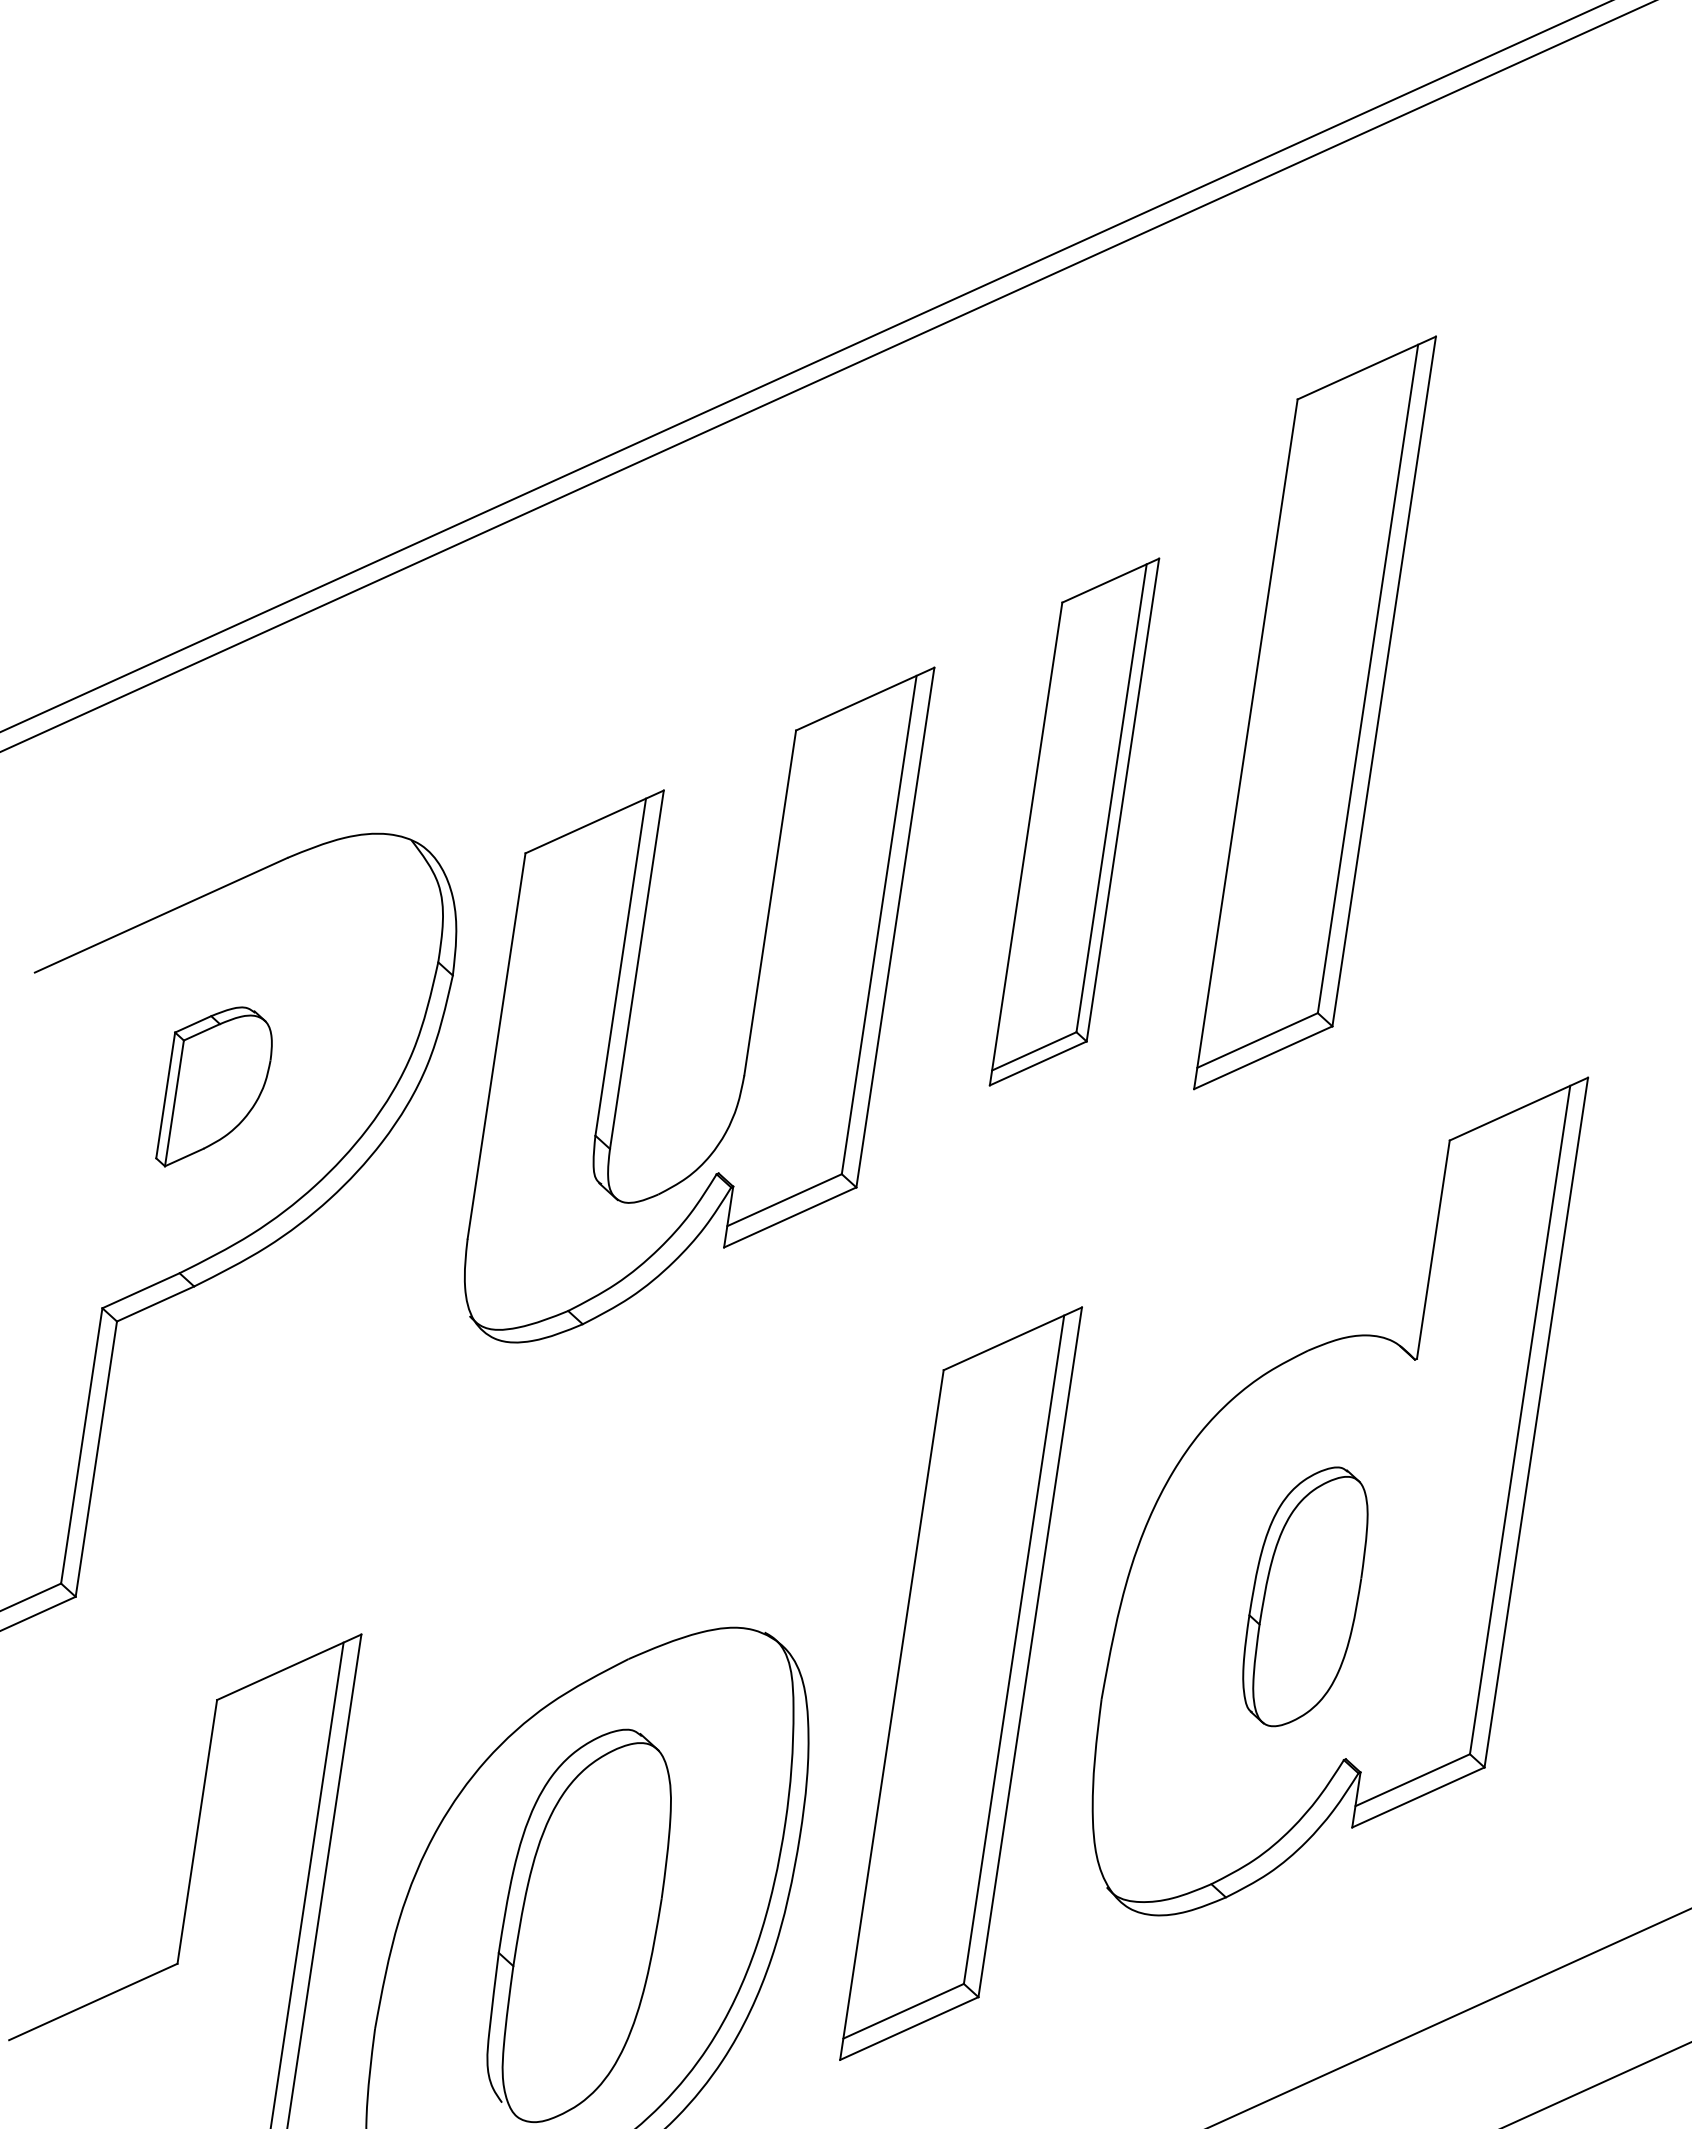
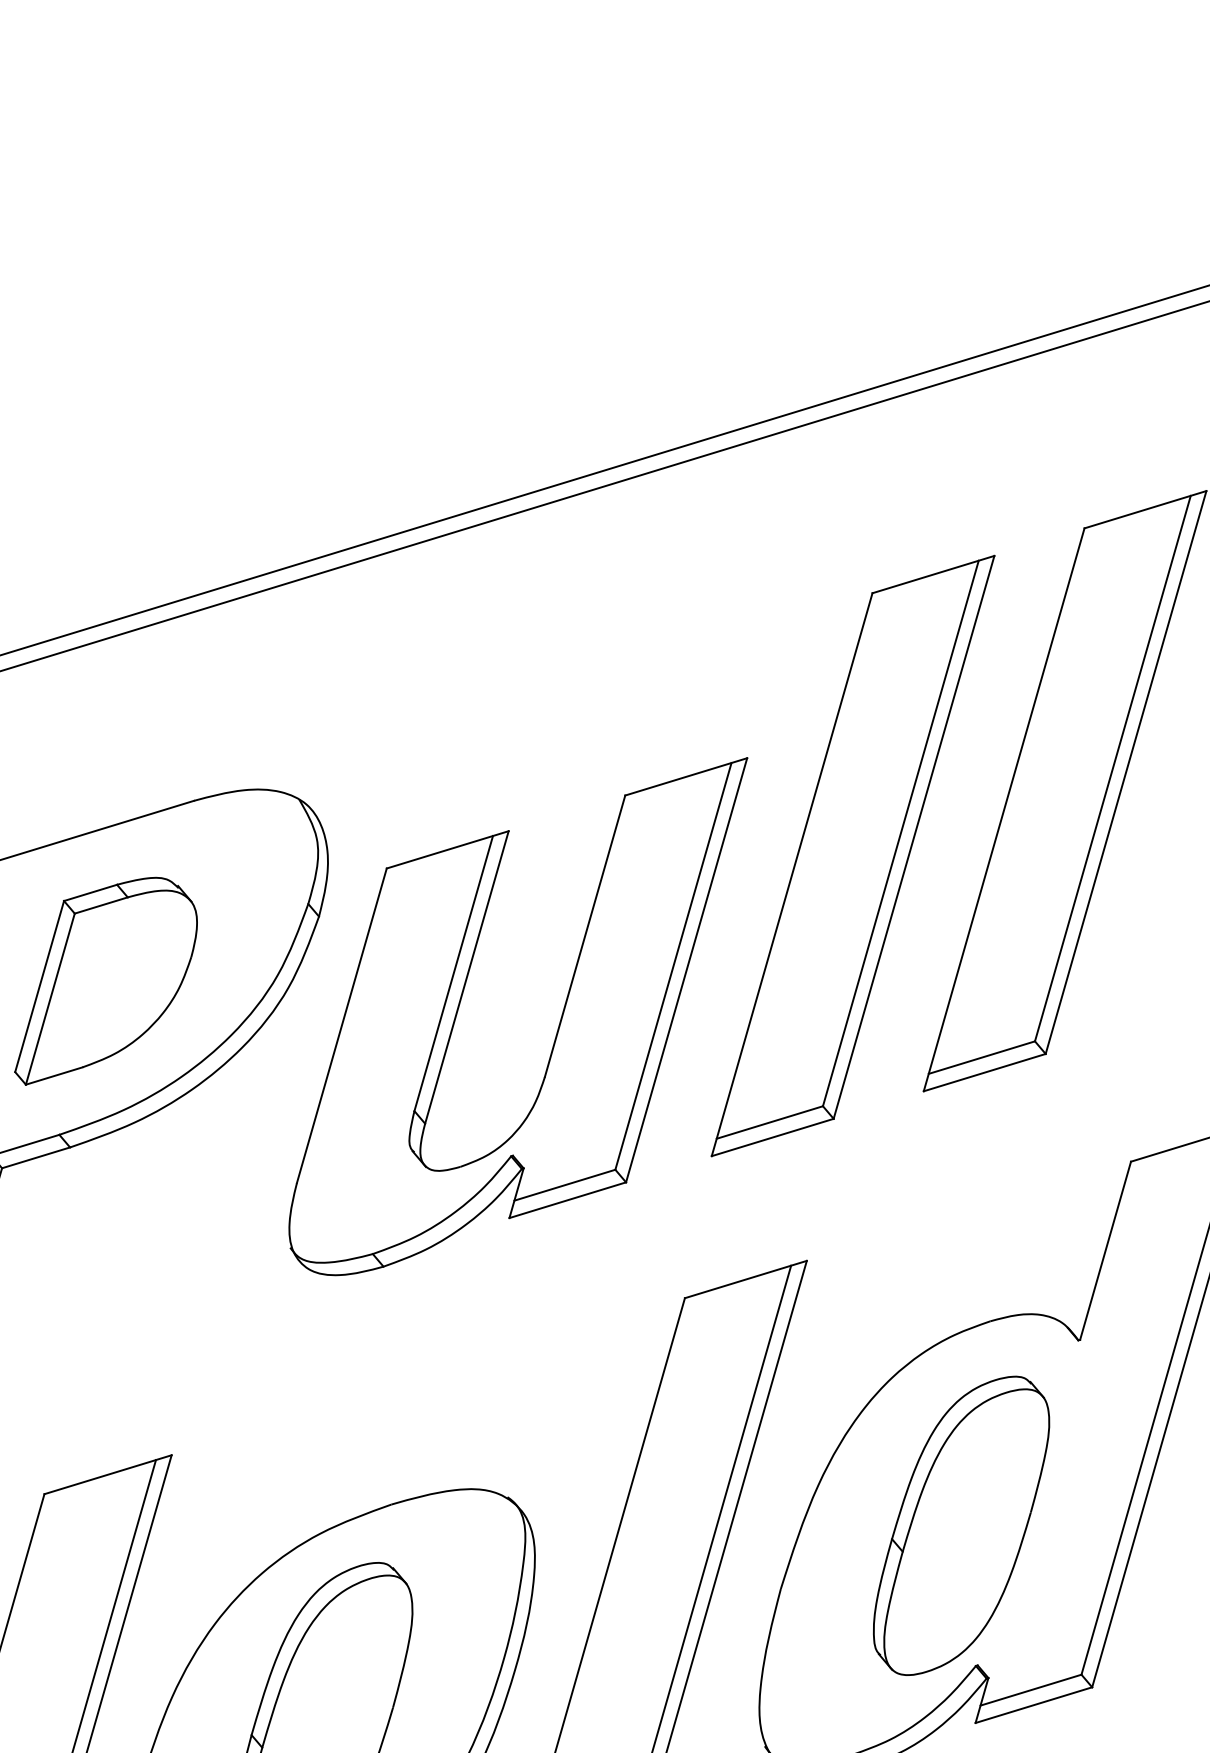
part: (1074, 821) -> (853, 855), size x1.43
part: (752, 1012) -> (558, 1025), moved
part: (213, 1086) -> (107, 983), size x1.67
part: (1305, 1596) -> (961, 1525), size x1.43

